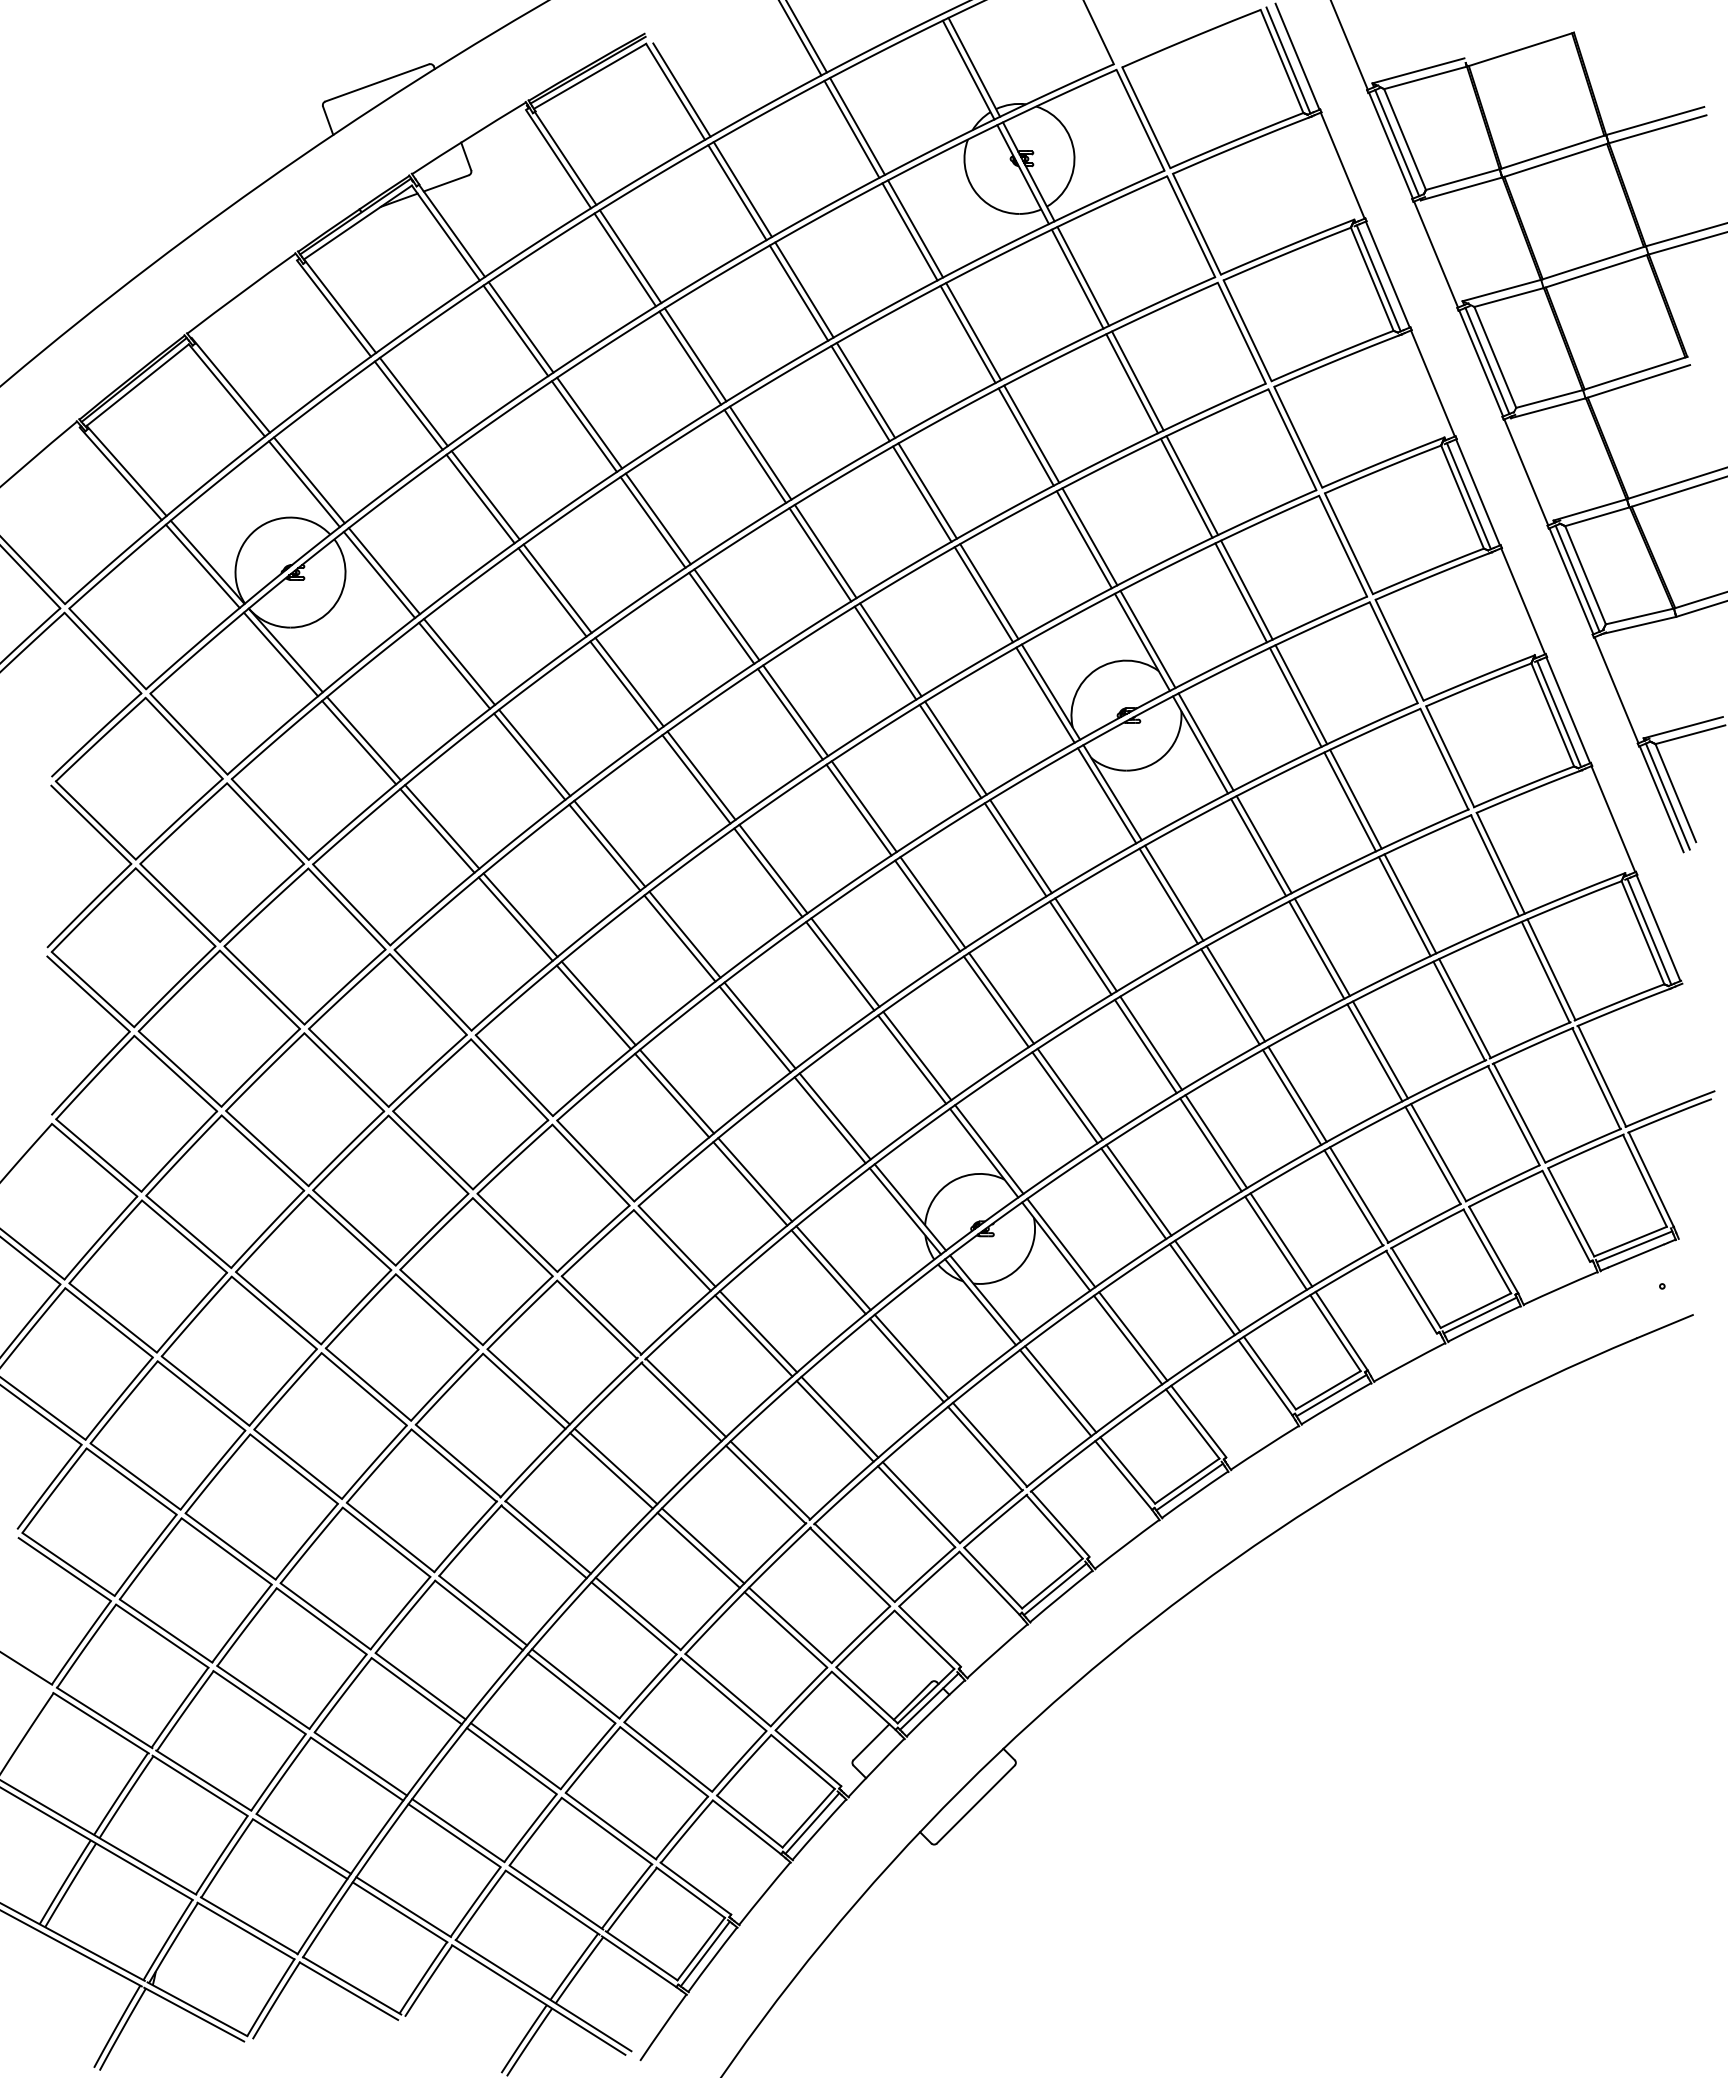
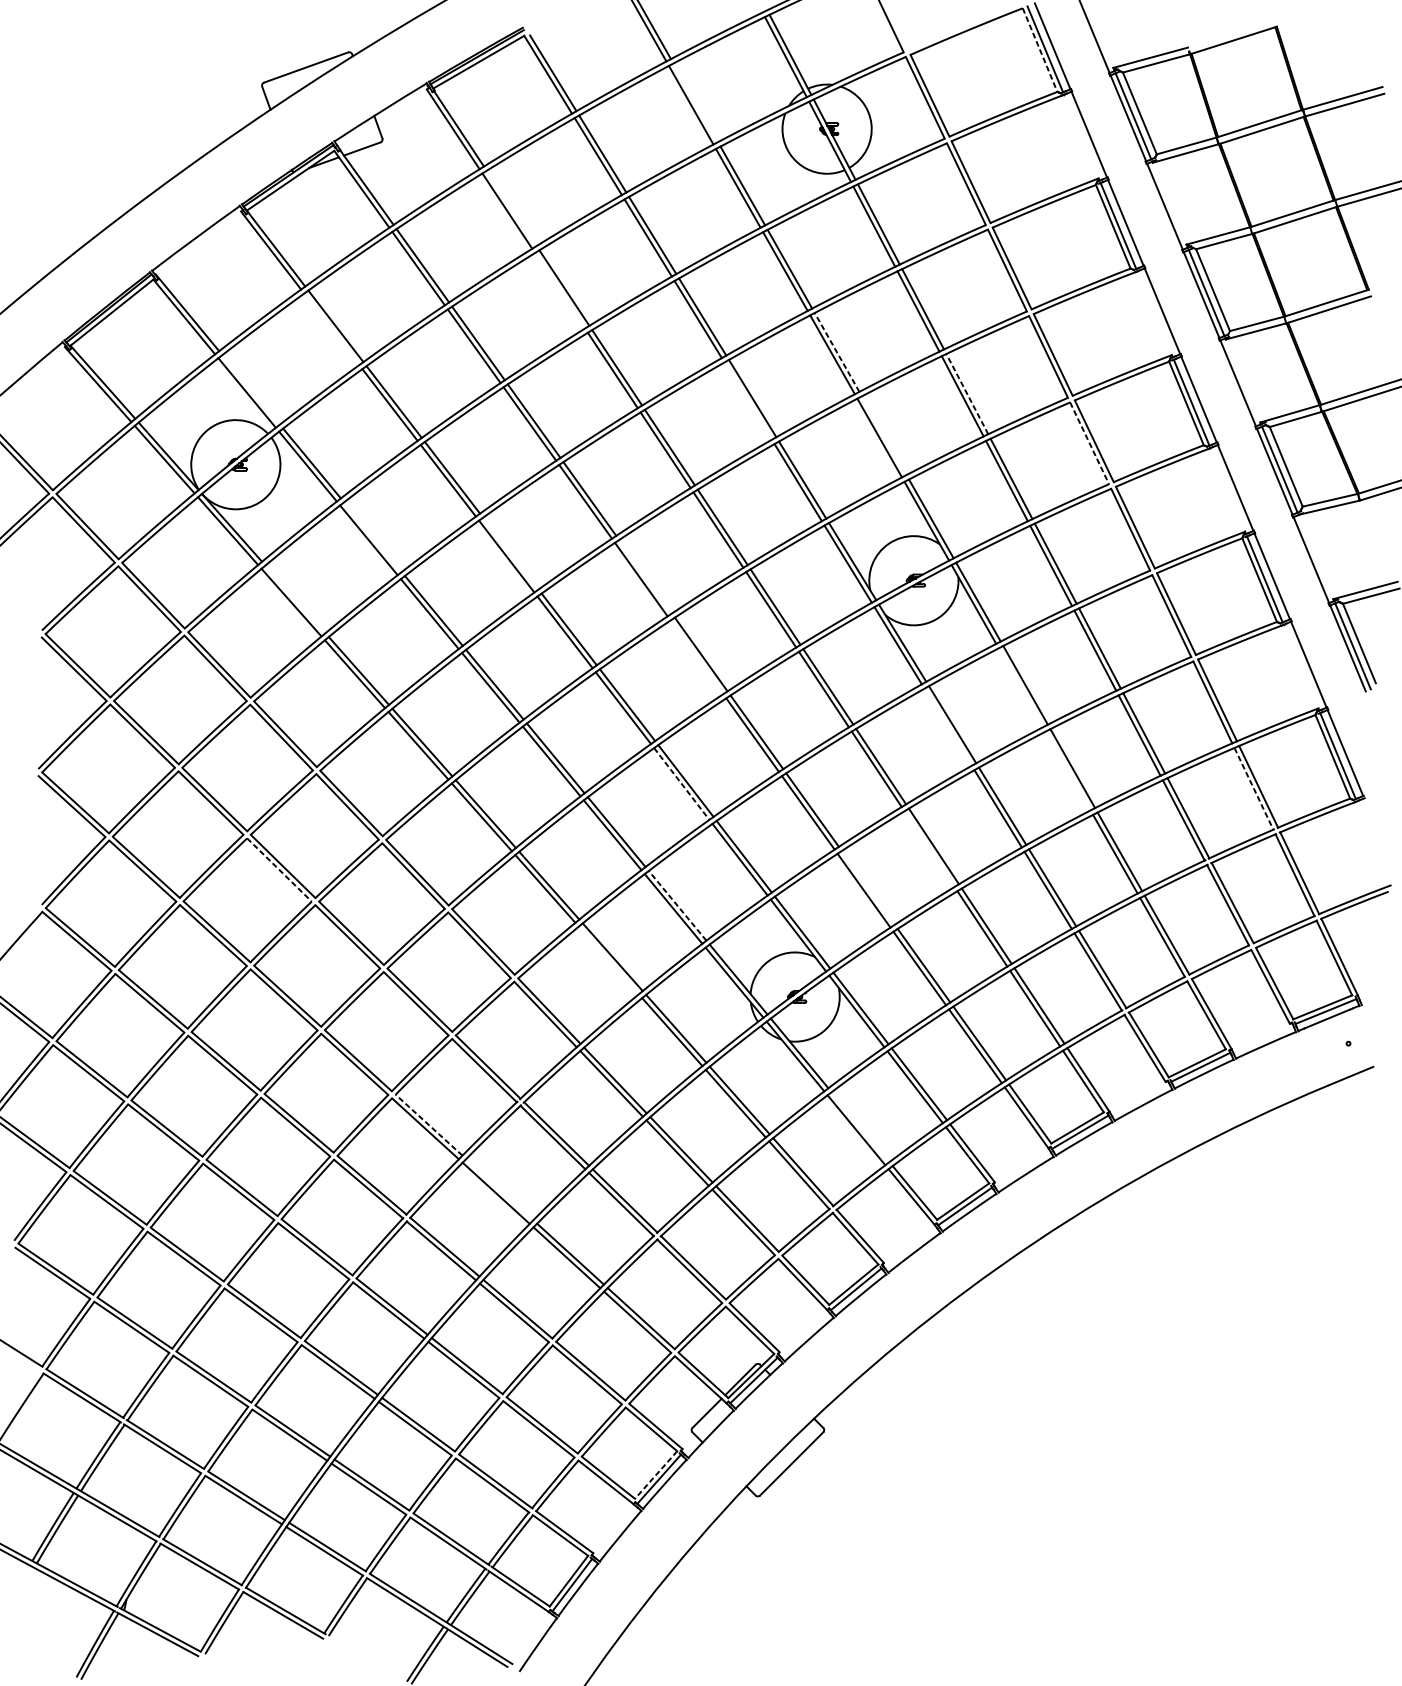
line: (1282, 61) -> (1040, 50), solid -> dashed
line: (857, 126) -> (695, 102), removed
line: (630, 256) -> (511, 208), removed
line: (690, 357) -> (560, 290), removed
line: (408, 405) -> (331, 329), removed
line: (1031, 434) -> (836, 352), solid -> dashed
line: (308, 480) -> (250, 390), removed
line: (1192, 485) -> (967, 394), solid -> dashed
line: (922, 493) -> (748, 400), removed
line: (1089, 536) -> (883, 435), removed
line: (1343, 546) -> (1089, 443), solid -> dashed
line: (459, 661) -> (372, 536), removed
line: (629, 681) -> (510, 553), removed
line: (795, 710) -> (645, 576), removed
line: (364, 738) -> (295, 599), removed
line: (858, 809) -> (696, 656), removed
line: (1258, 847) -> (1020, 687), removed
line: (1168, 895) -> (947, 726), removed
line: (1316, 949) -> (1068, 770), removed
line: (840, 966) -> (681, 784), solid -> dashed
line: (1545, 972) -> (1253, 789), solid -> dashed
line: (1145, 1046) -> (929, 849), removed
line: (344, 1072) -> (279, 870), solid -> dashed
line: (1069, 1093) -> (867, 887), removed
line: (835, 1116) -> (677, 905), solid -> dashed
line: (750, 1183) -> (608, 960), removed
line: (528, 1386) -> (428, 1124), solid -> dashed
line: (1060, 1389) -> (860, 1127), removed
line: (615, 1466) -> (499, 1189), removed
line: (808, 1818) -> (655, 1475), solid -> dashed

